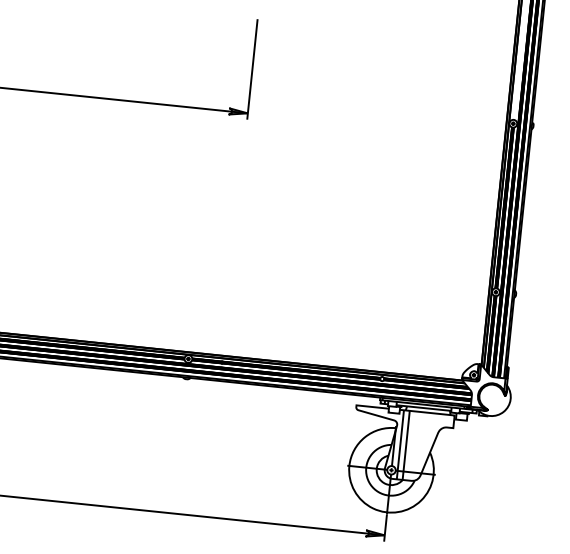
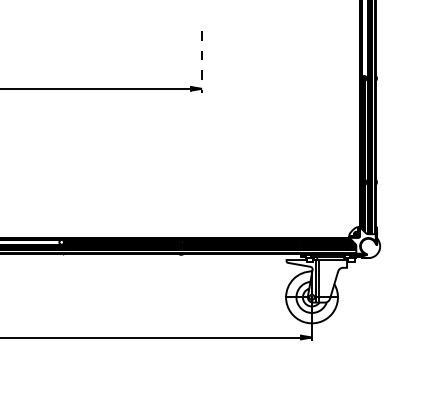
line: (251, 68) -> (201, 61), solid -> dashed

